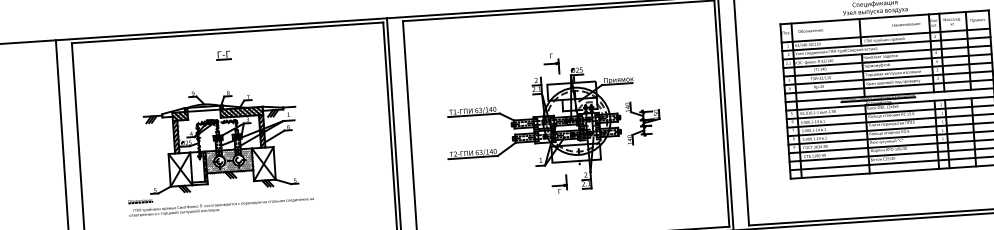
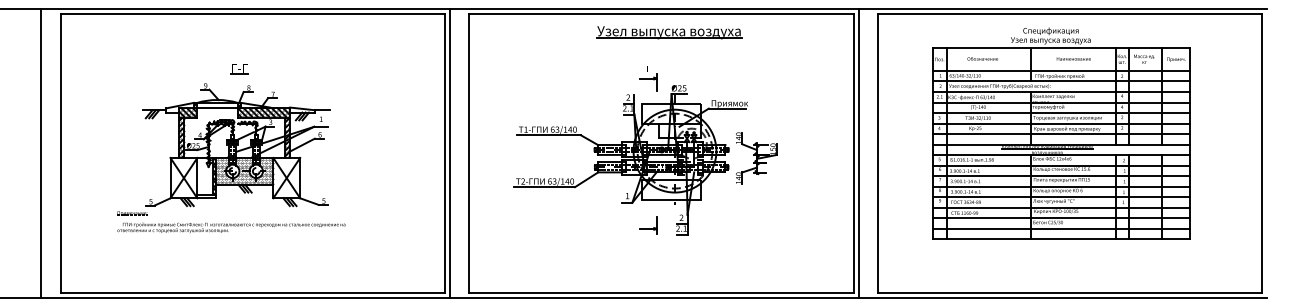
text: (906, 24) -> (1073, 58), moved
part: (566, 25) -> (669, 32), added
text: (810, 30) -> (982, 58), moved
part: (223, 55) -> (239, 69), moved

